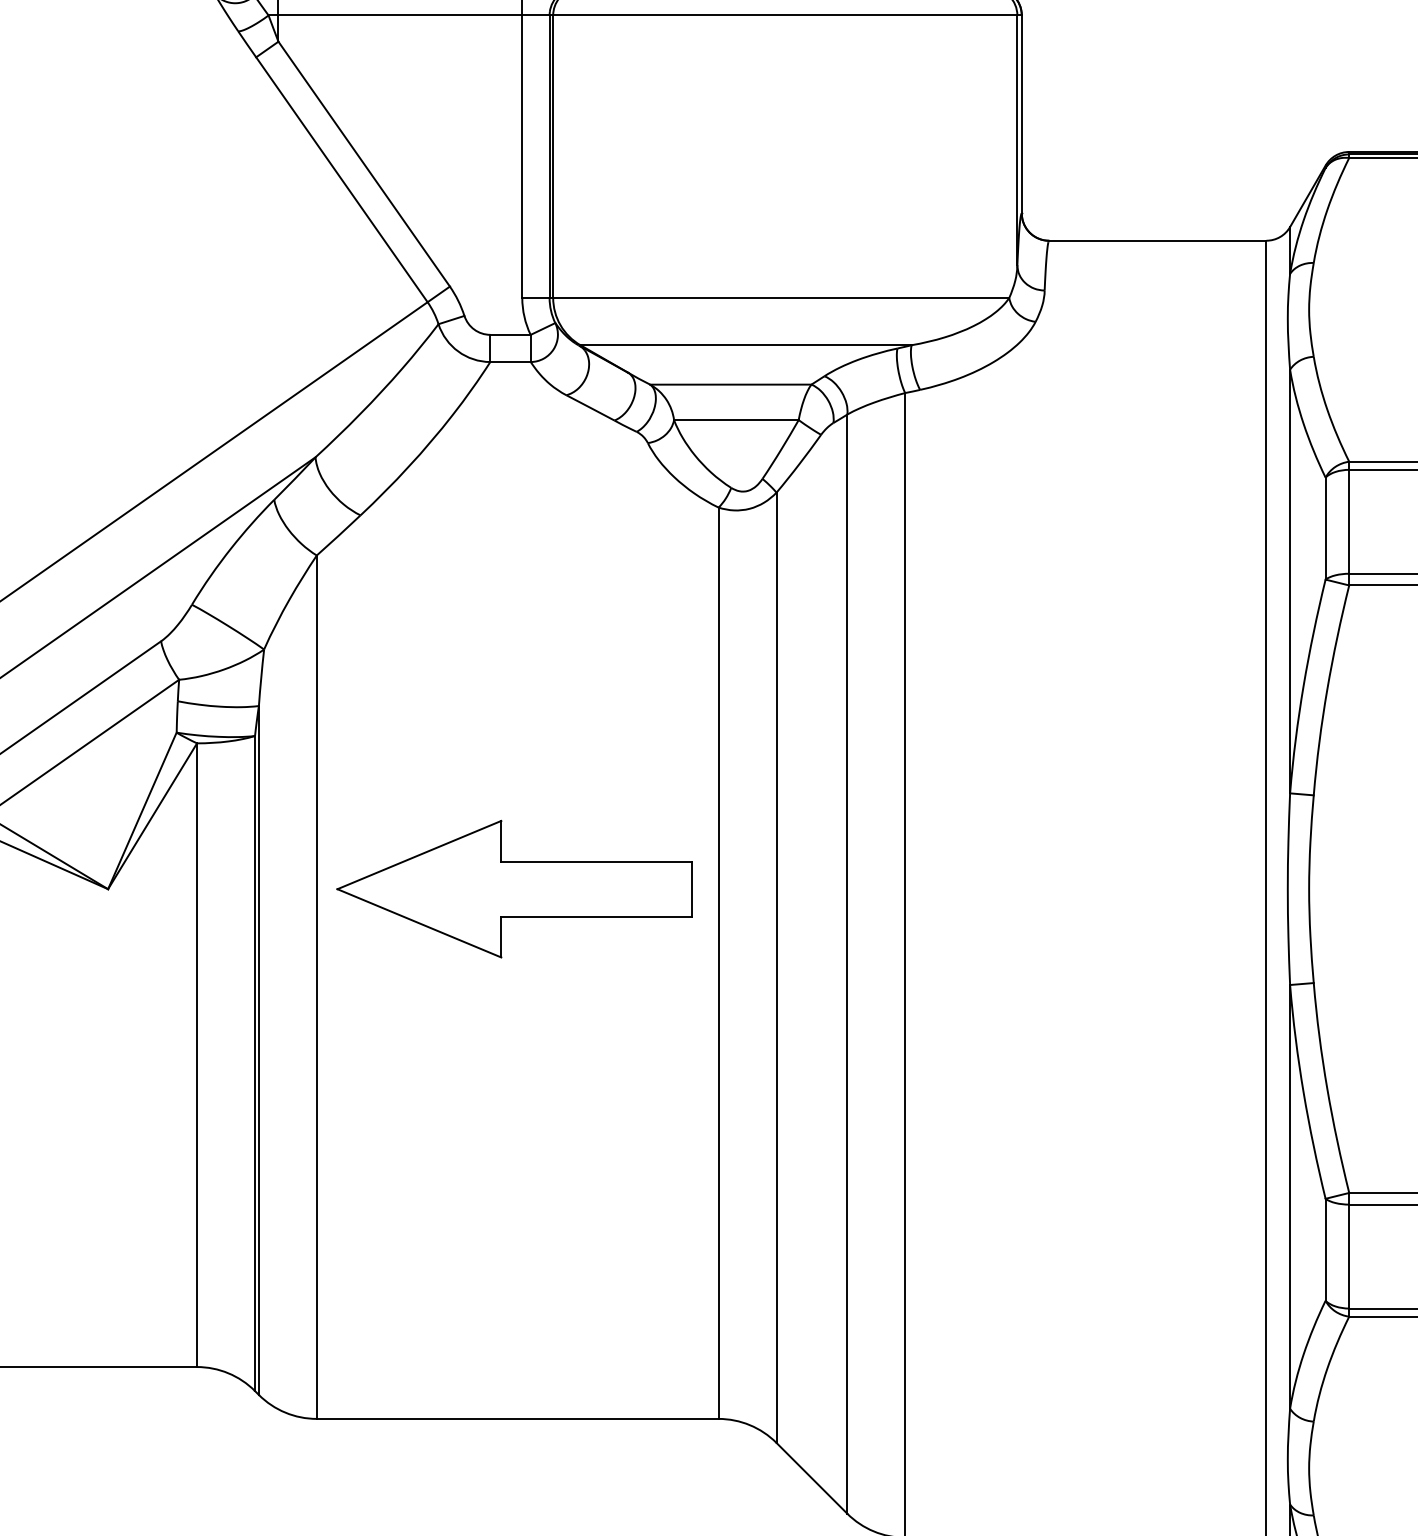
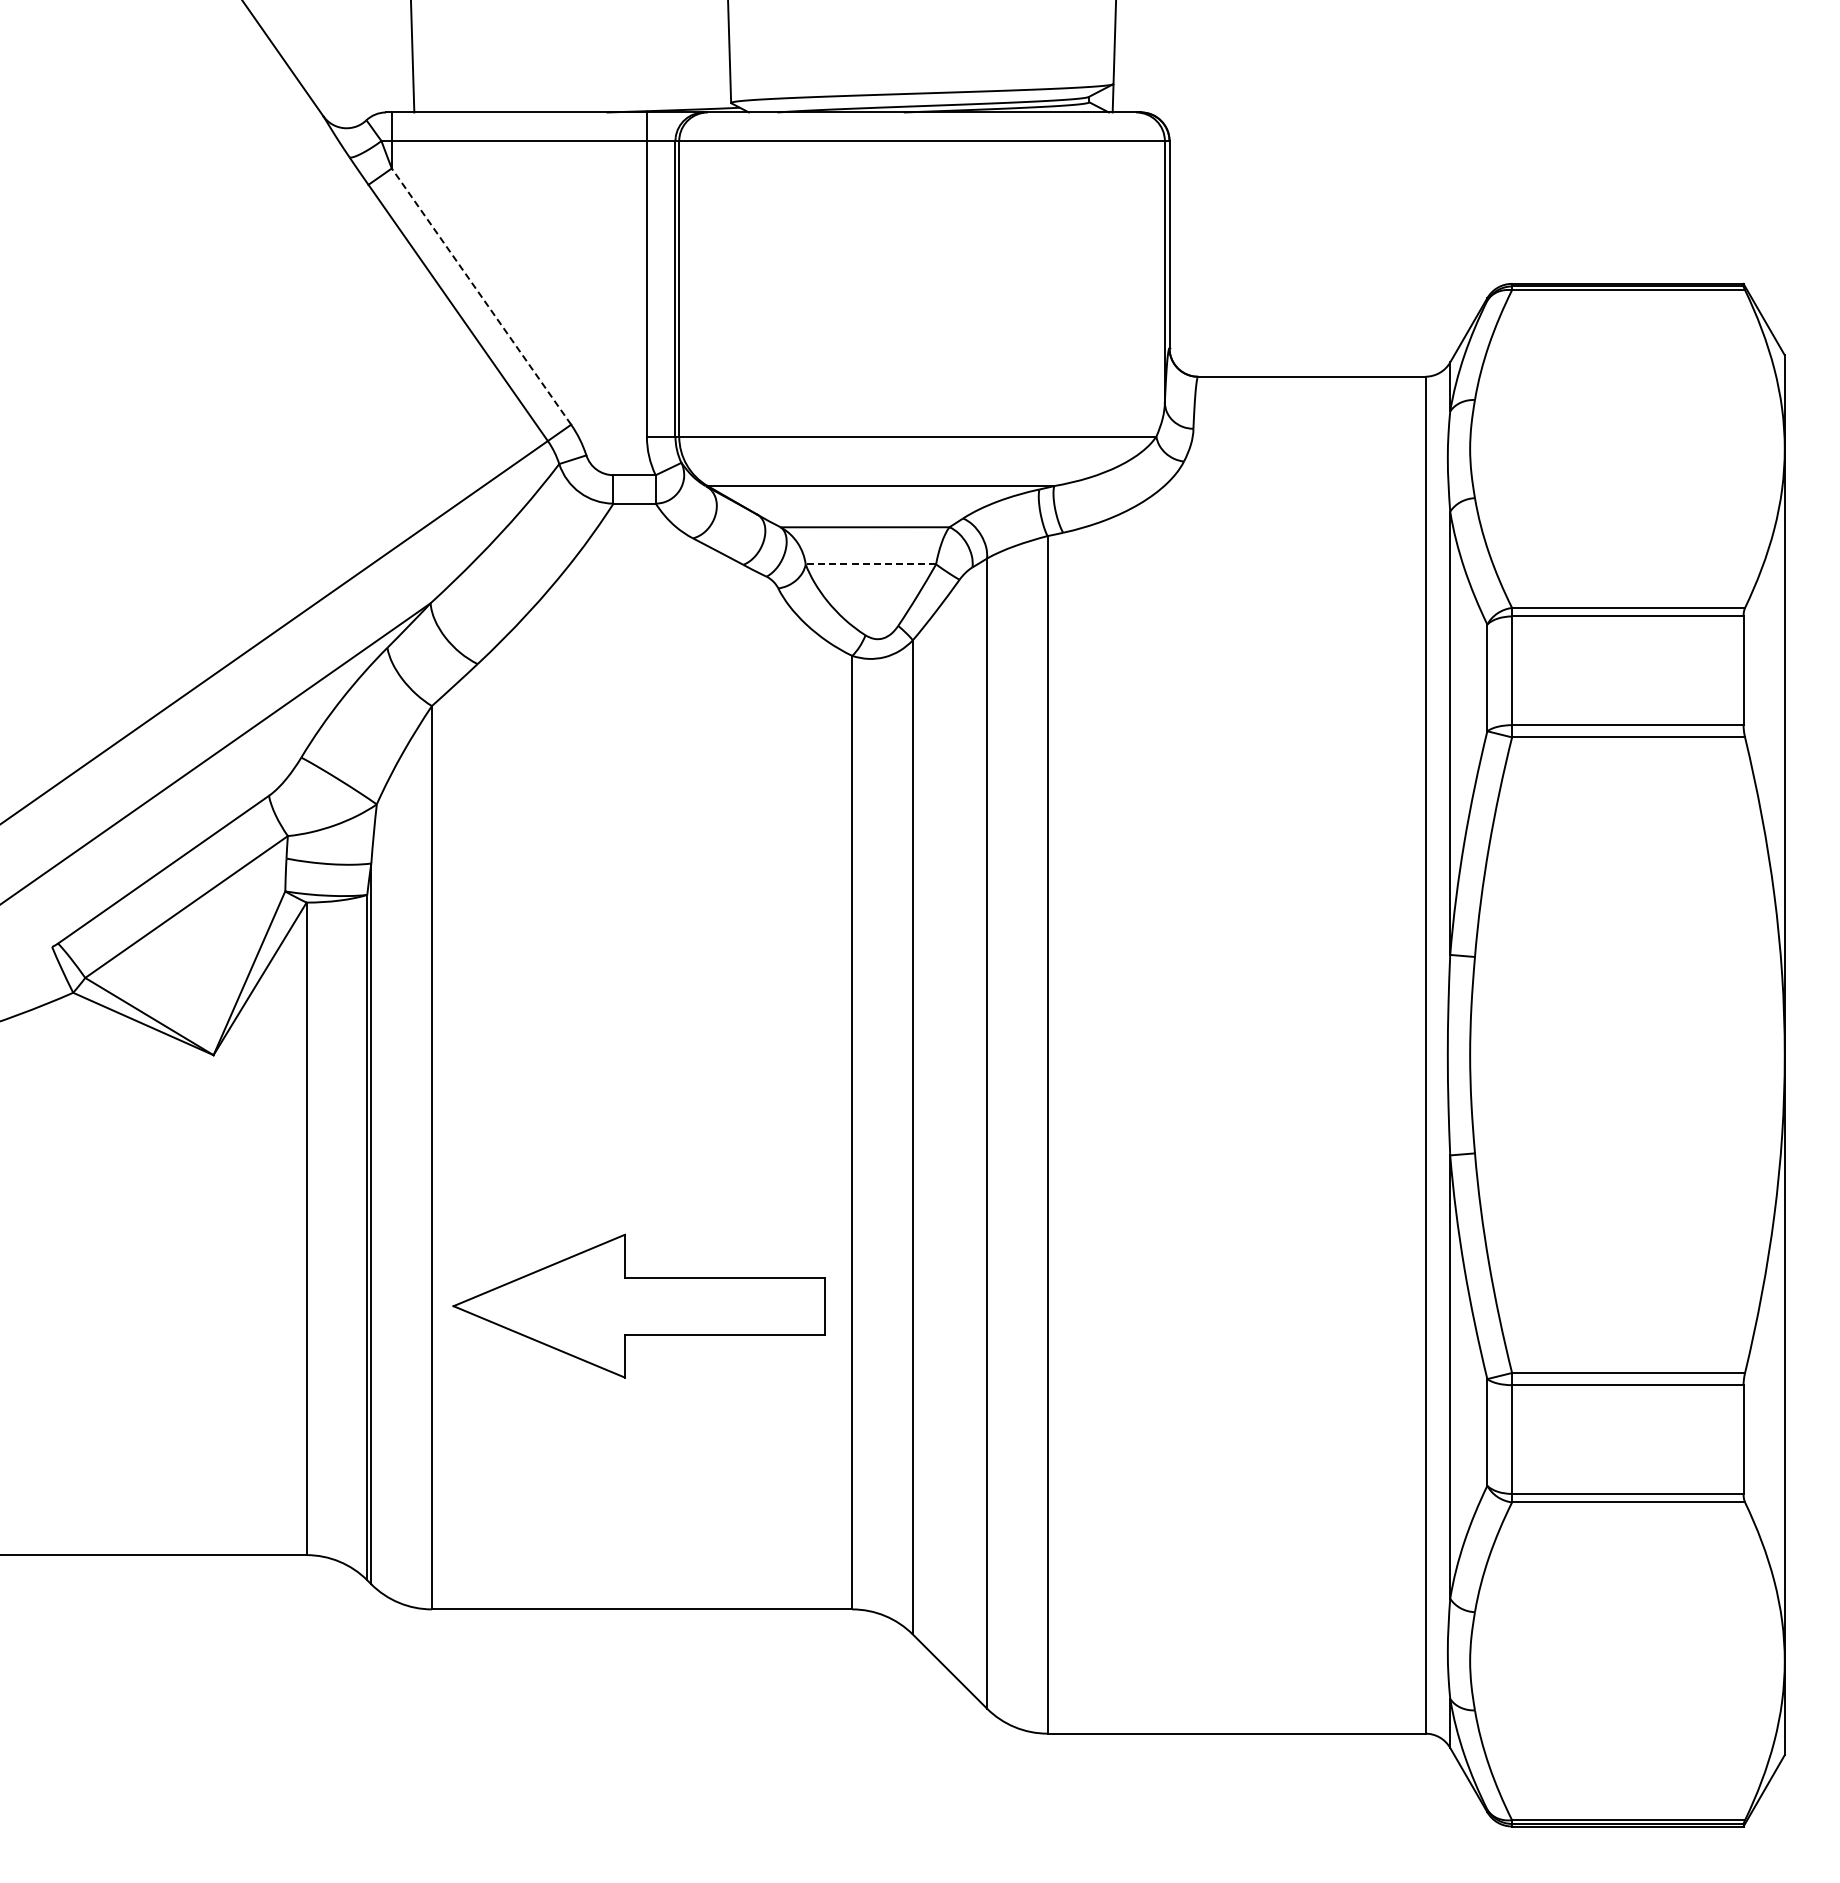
line: (364, 164) -> (481, 296), solid -> dashed
line: (736, 420) -> (870, 564), solid -> dashed
part: (514, 888) -> (638, 1305), moved

